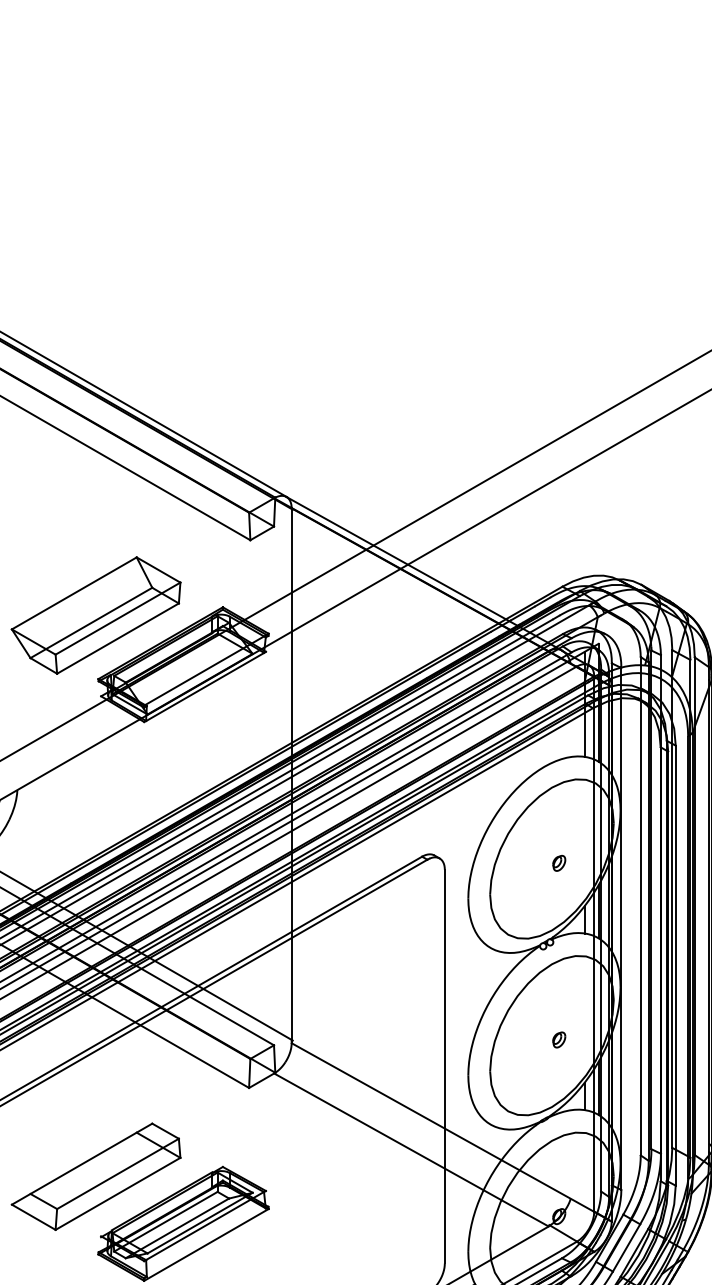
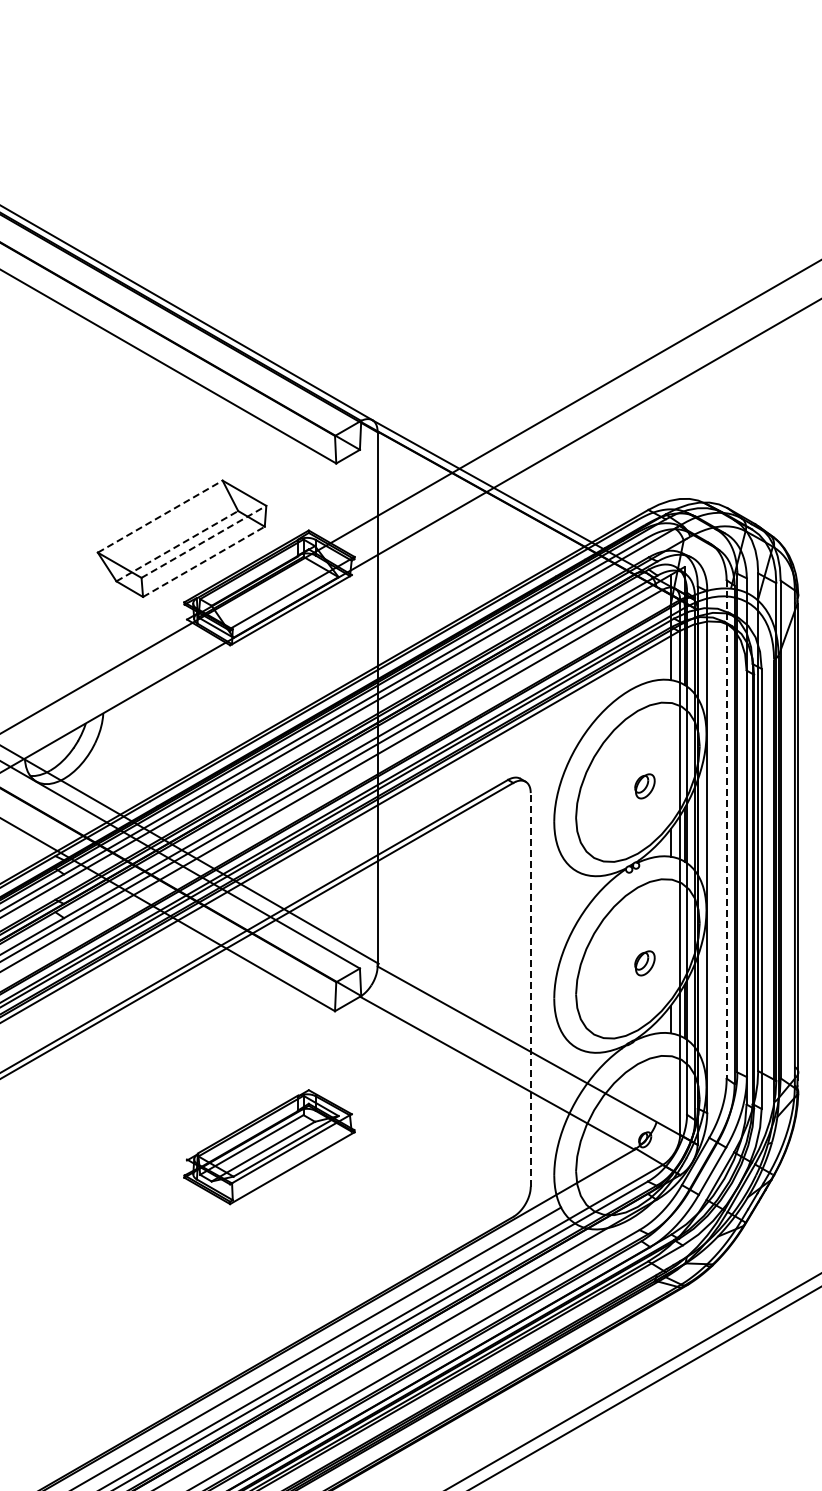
line: (74, 593) -> (160, 516), solid -> dashed
line: (118, 618) -> (204, 541), solid -> dashed
line: (91, 622) -> (177, 545), solid -> dashed
line: (118, 638) -> (204, 561), solid -> dashed
part: (559, 863) -> (645, 786), size x1.6
line: (640, 906) -> (726, 829), solid -> dashed
part: (559, 1039) -> (645, 962), size x1.6
line: (444, 1066) -> (530, 989), solid -> dashed
part: (95, 1176) -> (181, 1099), removed

